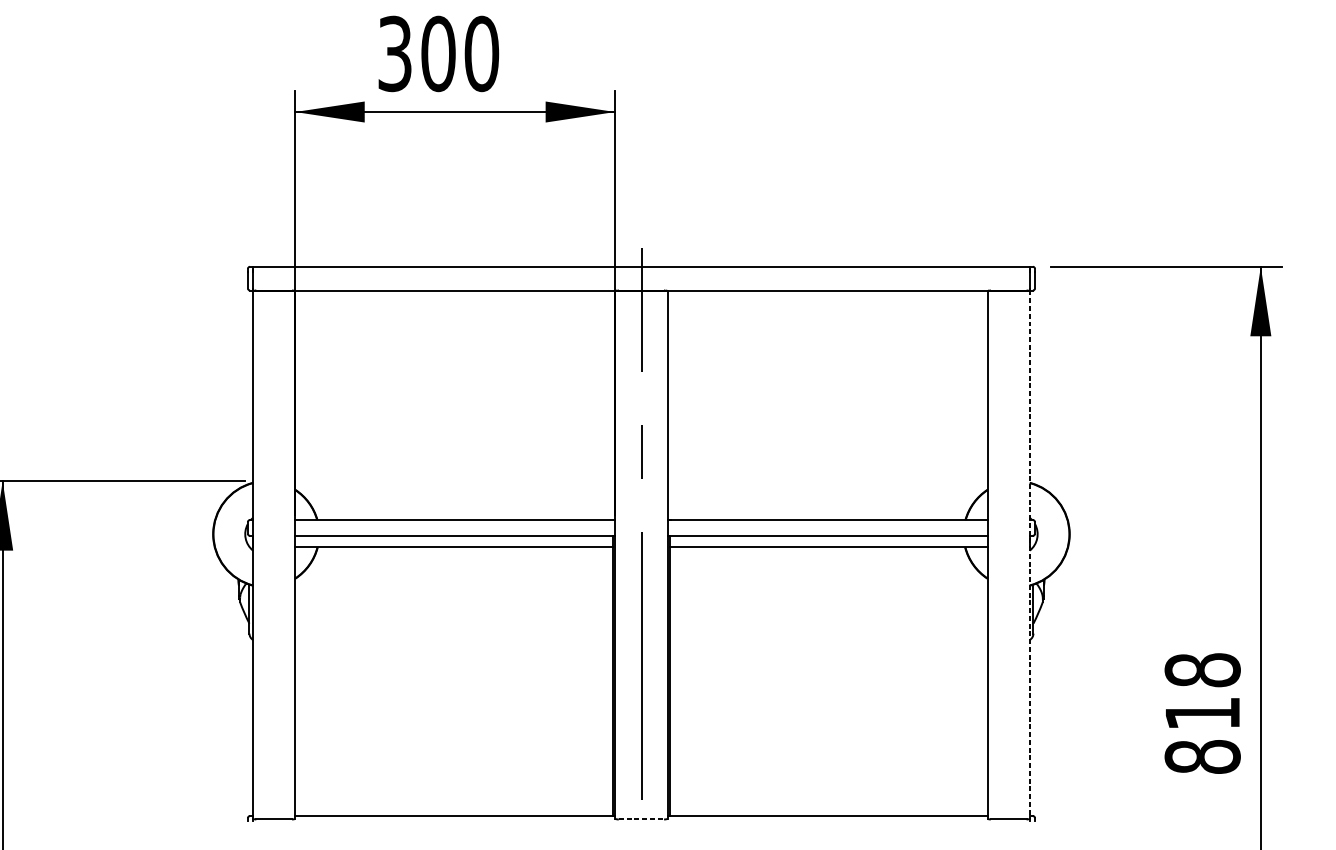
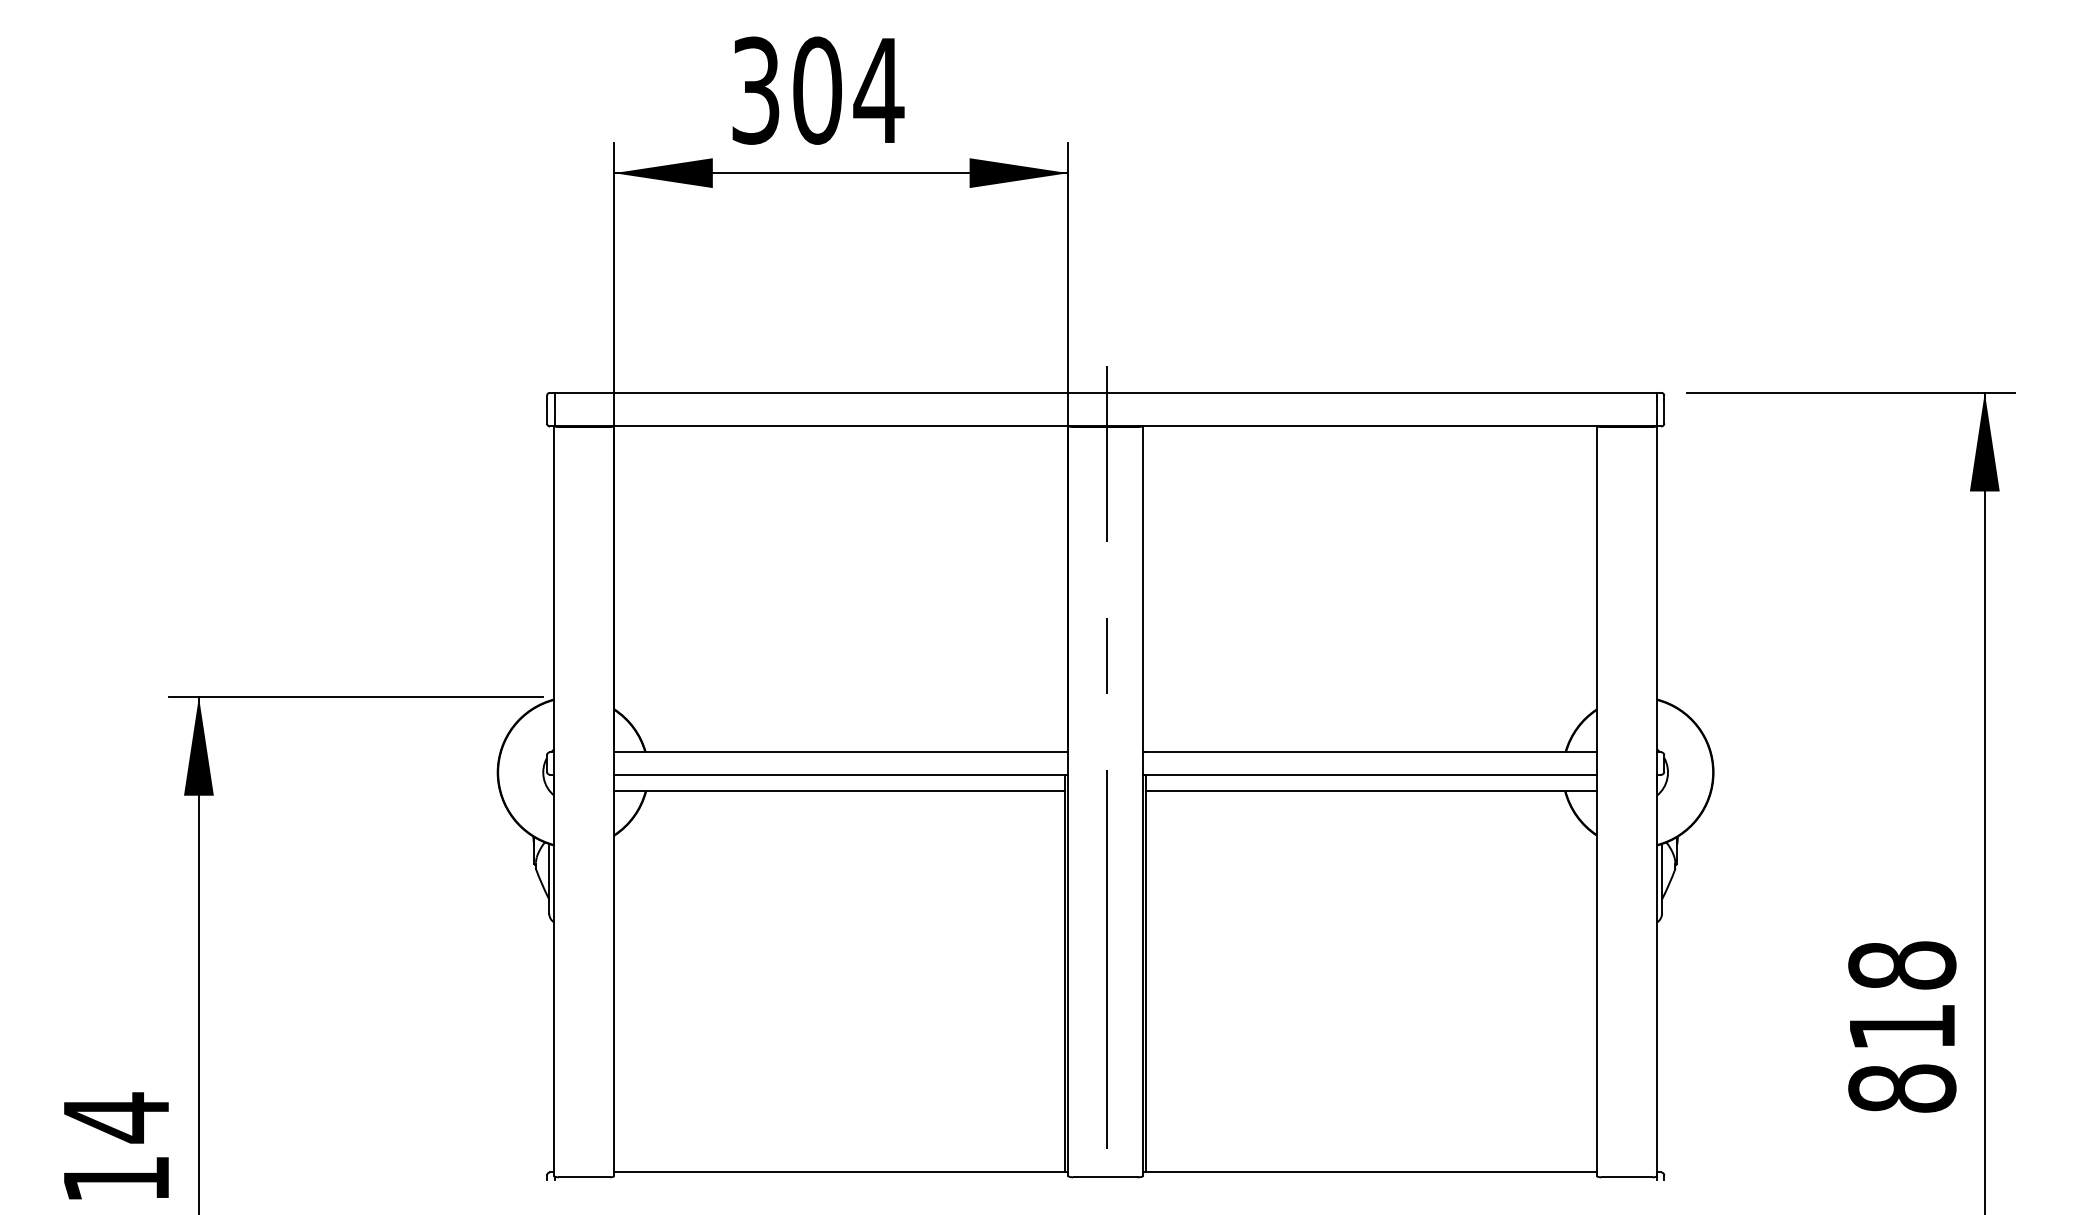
text: (481, 53) -> (878, 90), 300 -> 304
line: (1029, 554) -> (1656, 801), dashed -> solid
line: (642, 819) -> (1106, 1177), dashed -> solid

